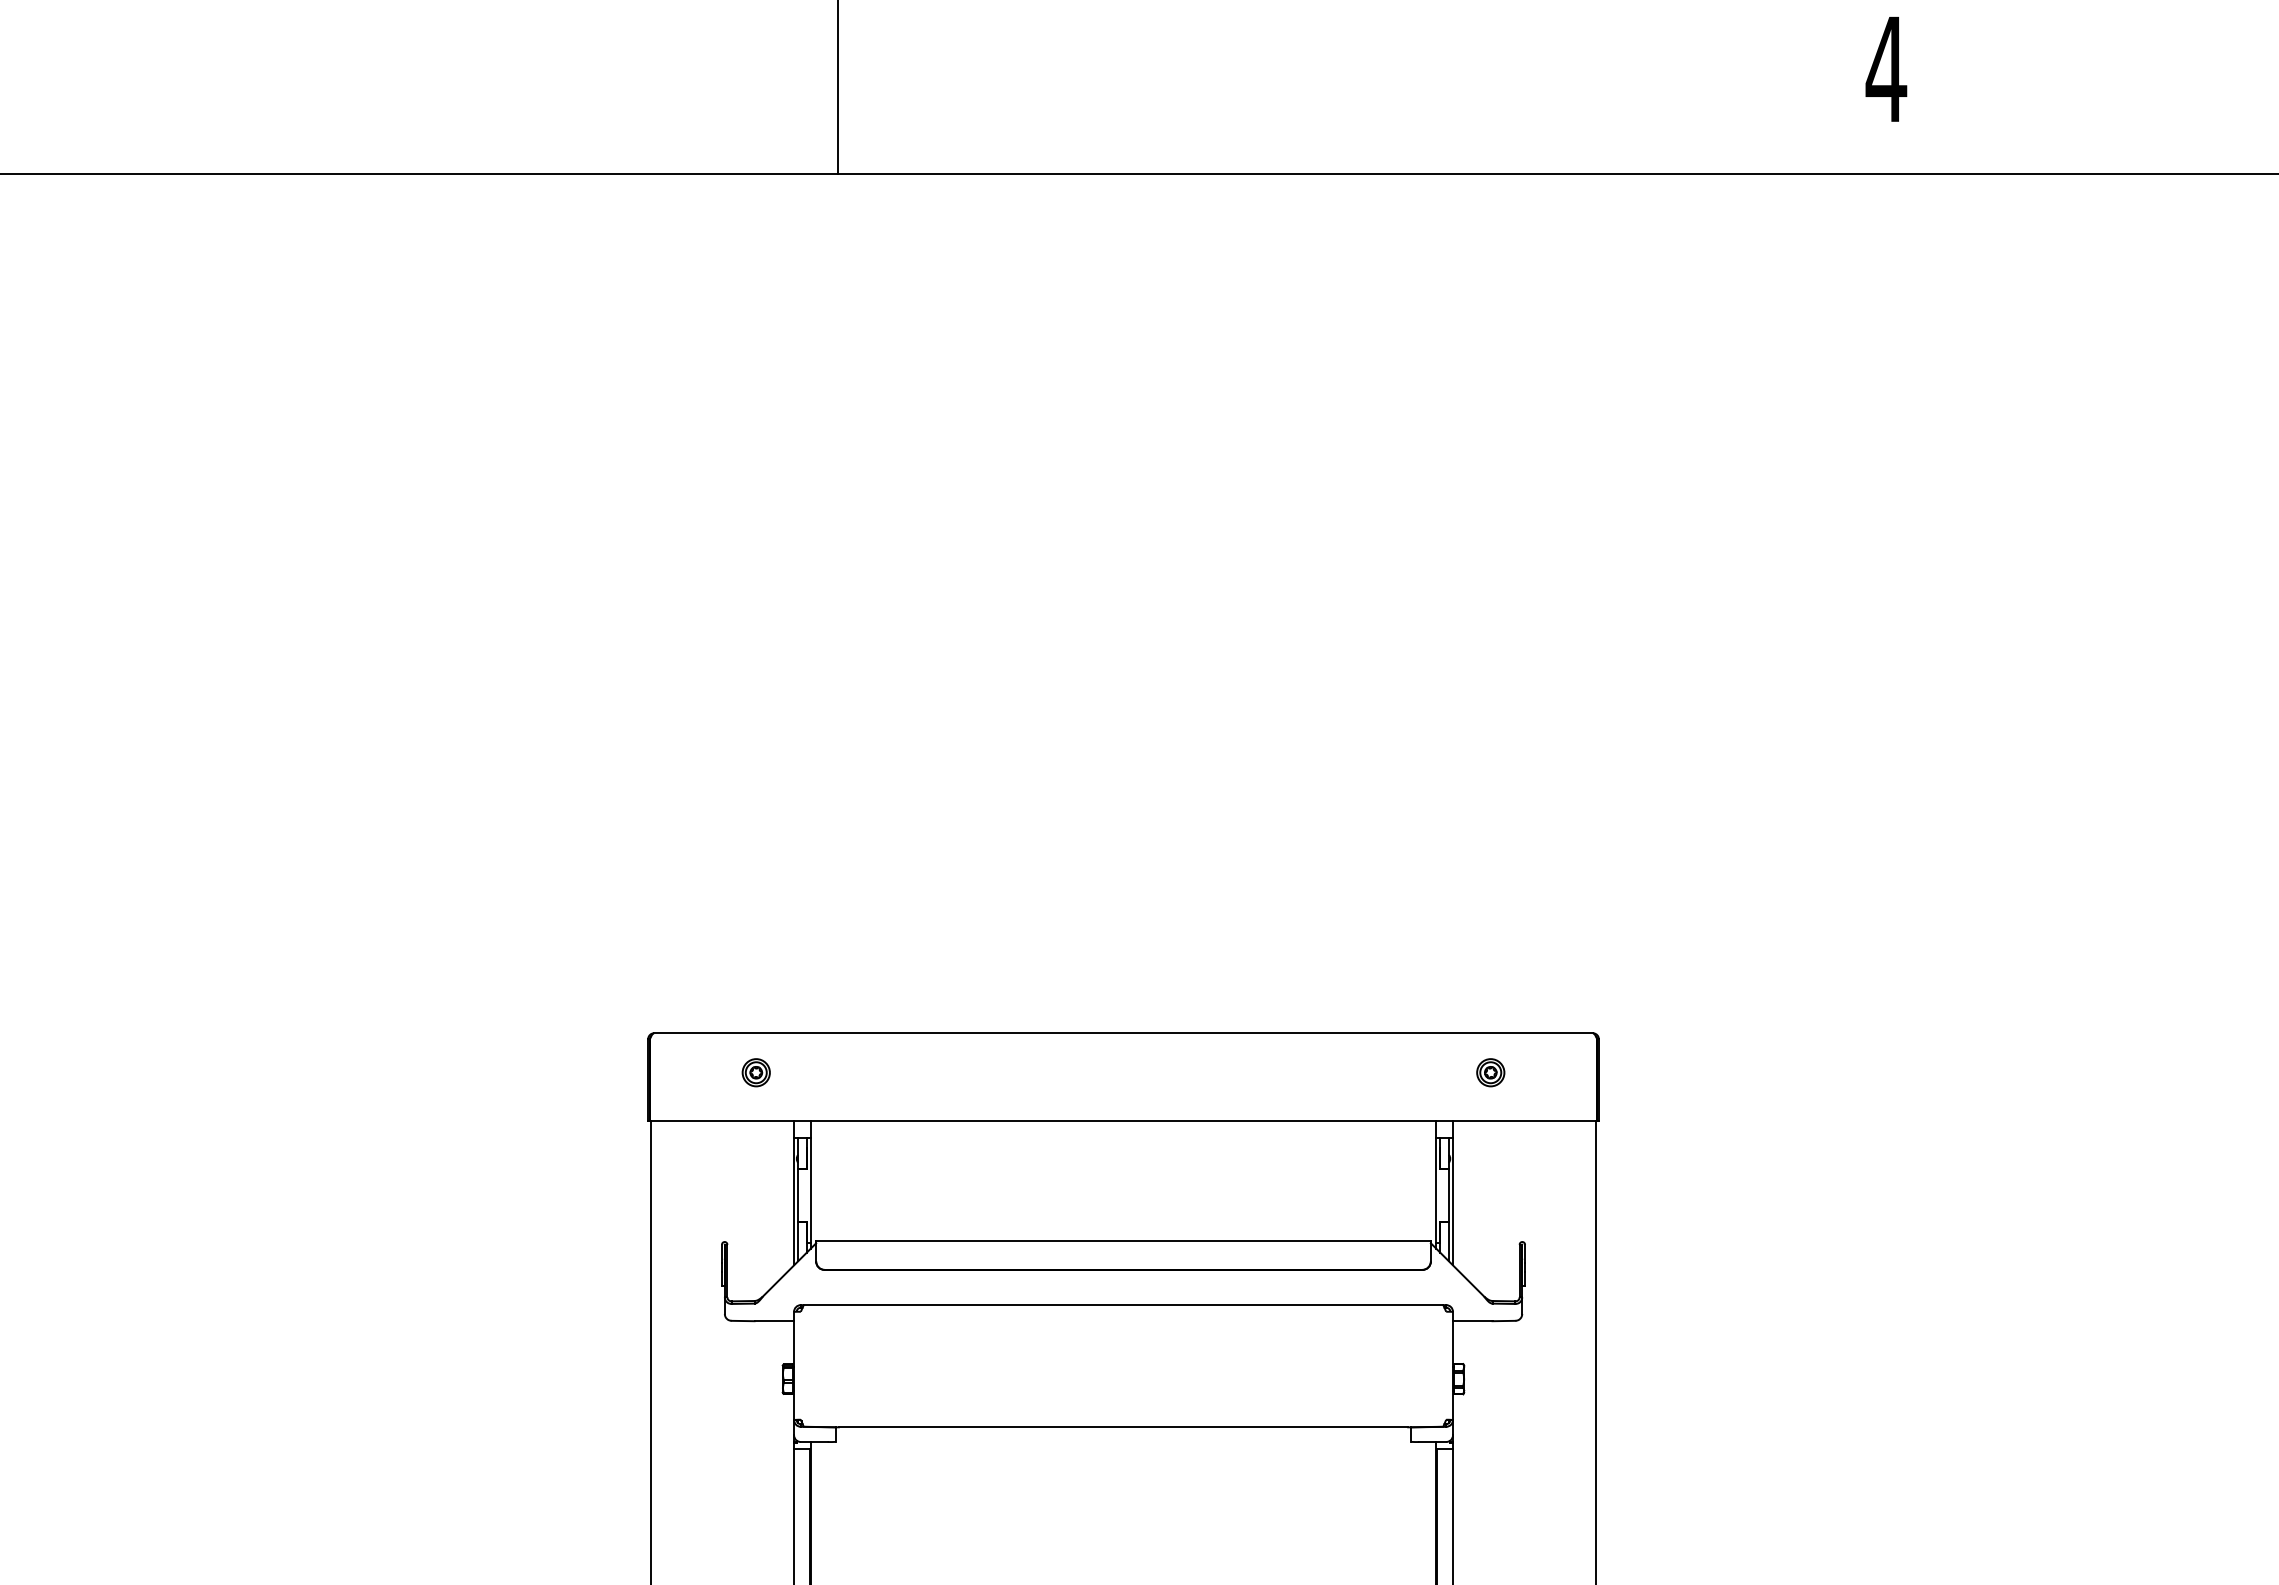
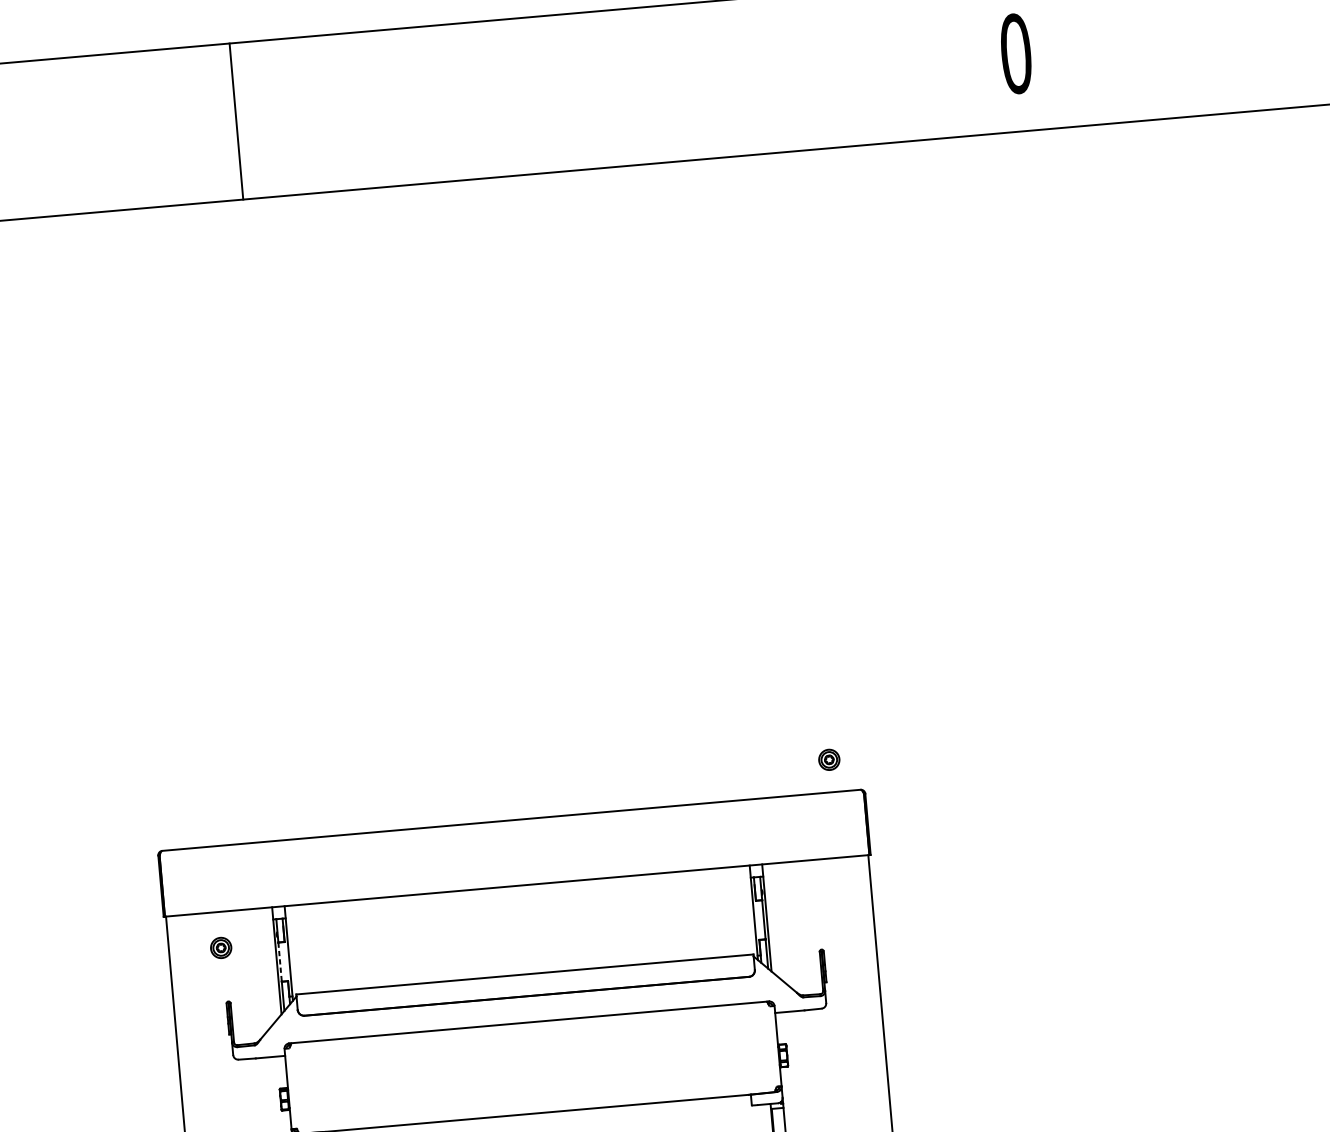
text: (1886, 69) -> (1016, 53), 4 -> 0
part: (755, 1072) -> (220, 947), moved
part: (1490, 1072) -> (829, 759), moved
line: (798, 1196) -> (280, 962), solid -> dashed

